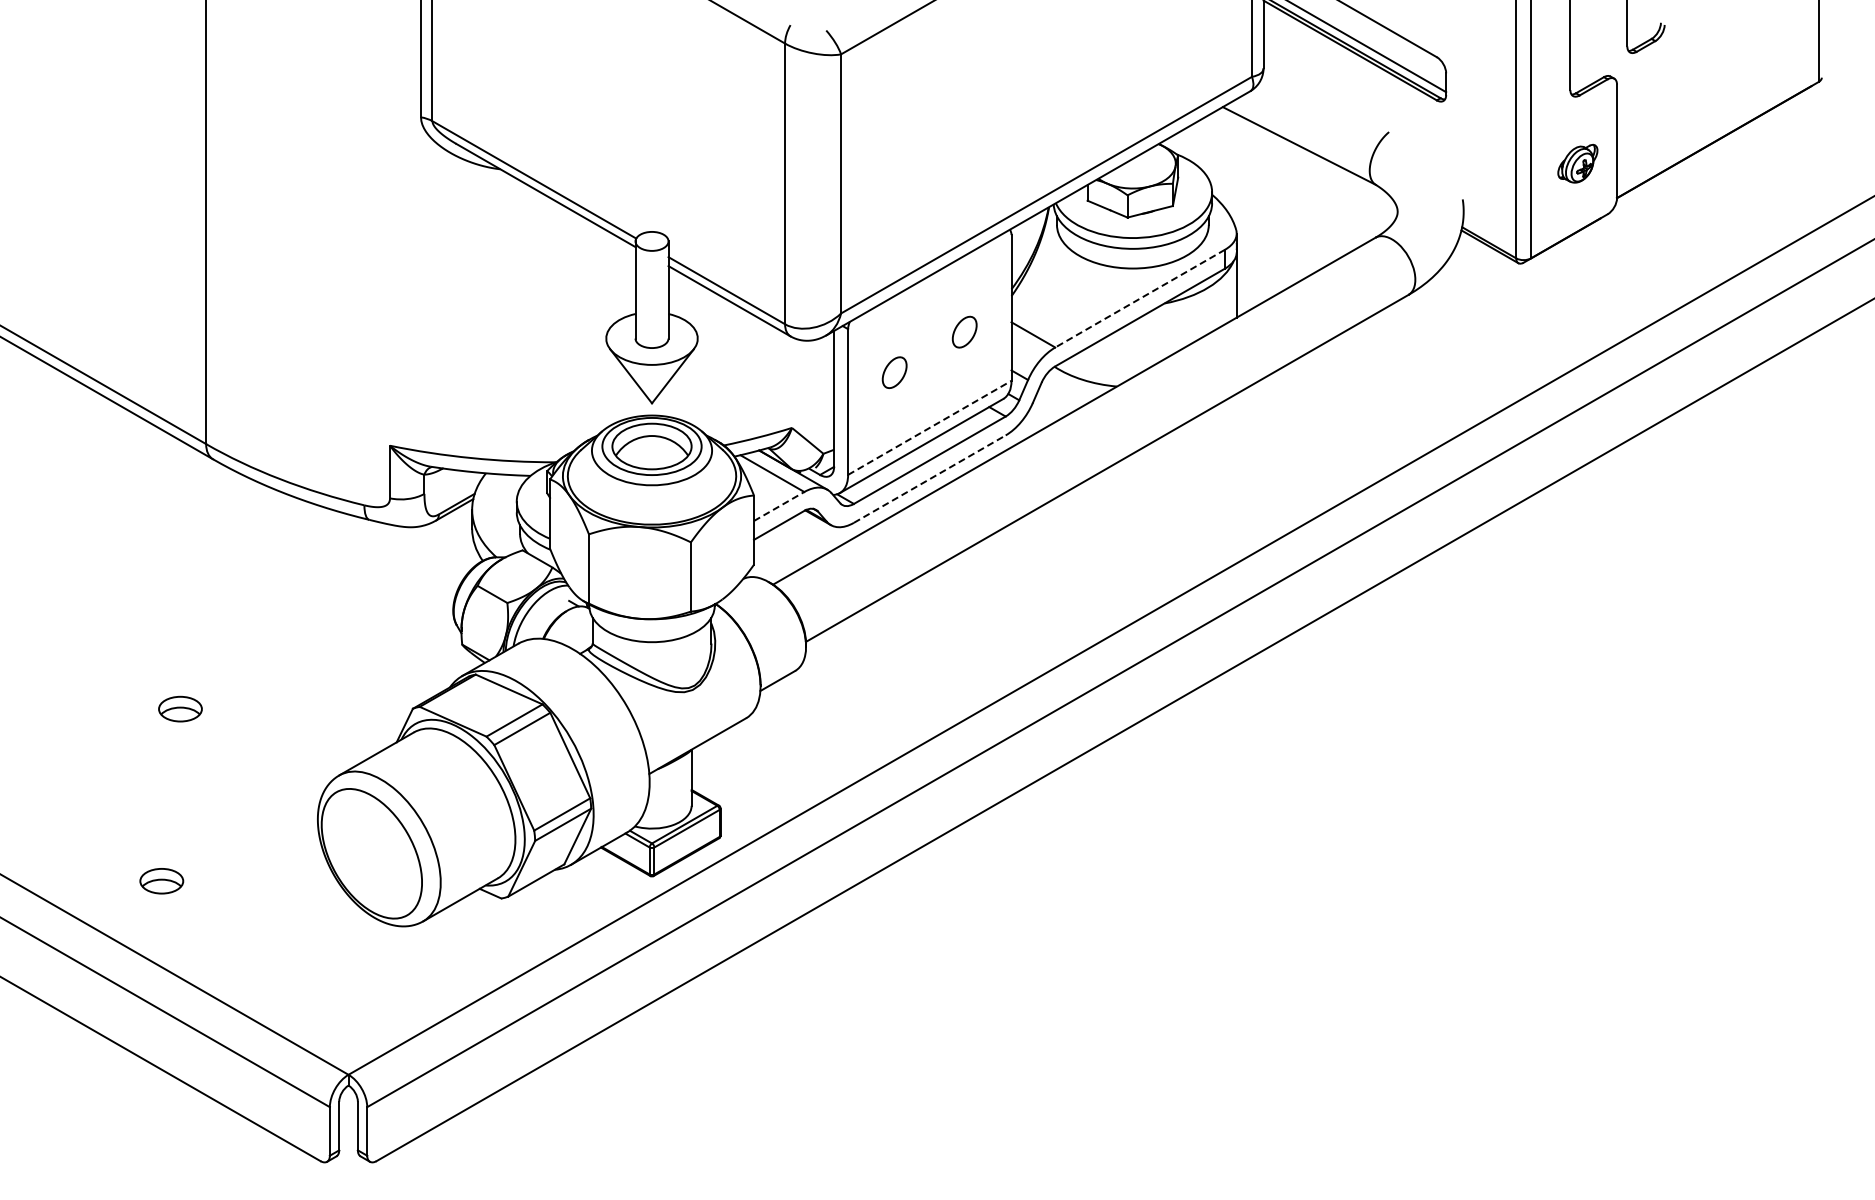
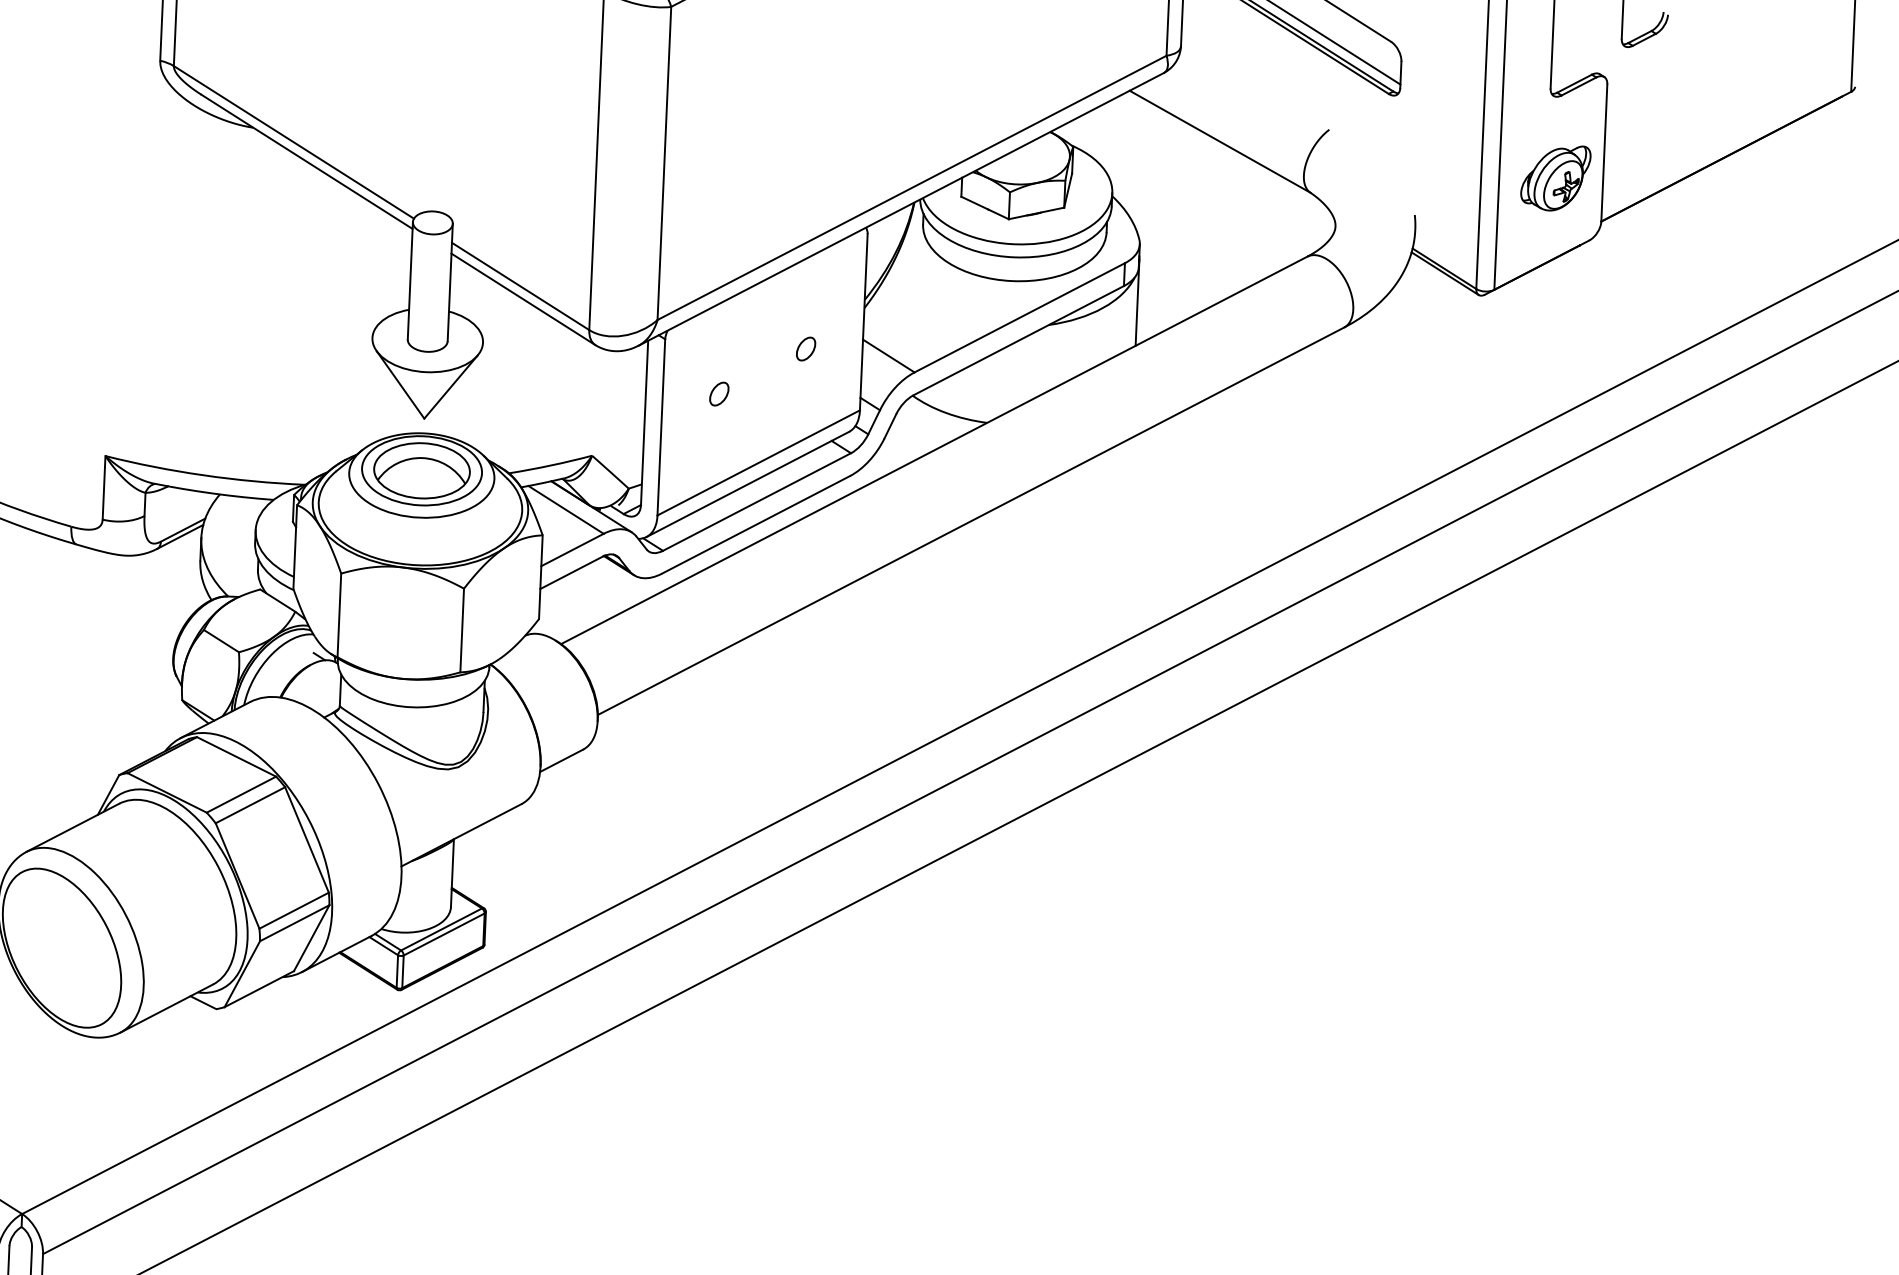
part: (1577, 163) -> (1555, 177), size x1.43
line: (1140, 298) -> (1020, 317), dashed -> solid
part: (964, 331) -> (805, 348), size x0.62
part: (894, 371) -> (719, 392), size x0.62
line: (930, 427) -> (759, 462), dashed -> solid
line: (929, 479) -> (755, 525), dashed -> solid
line: (779, 506) -> (572, 550), dashed -> solid

